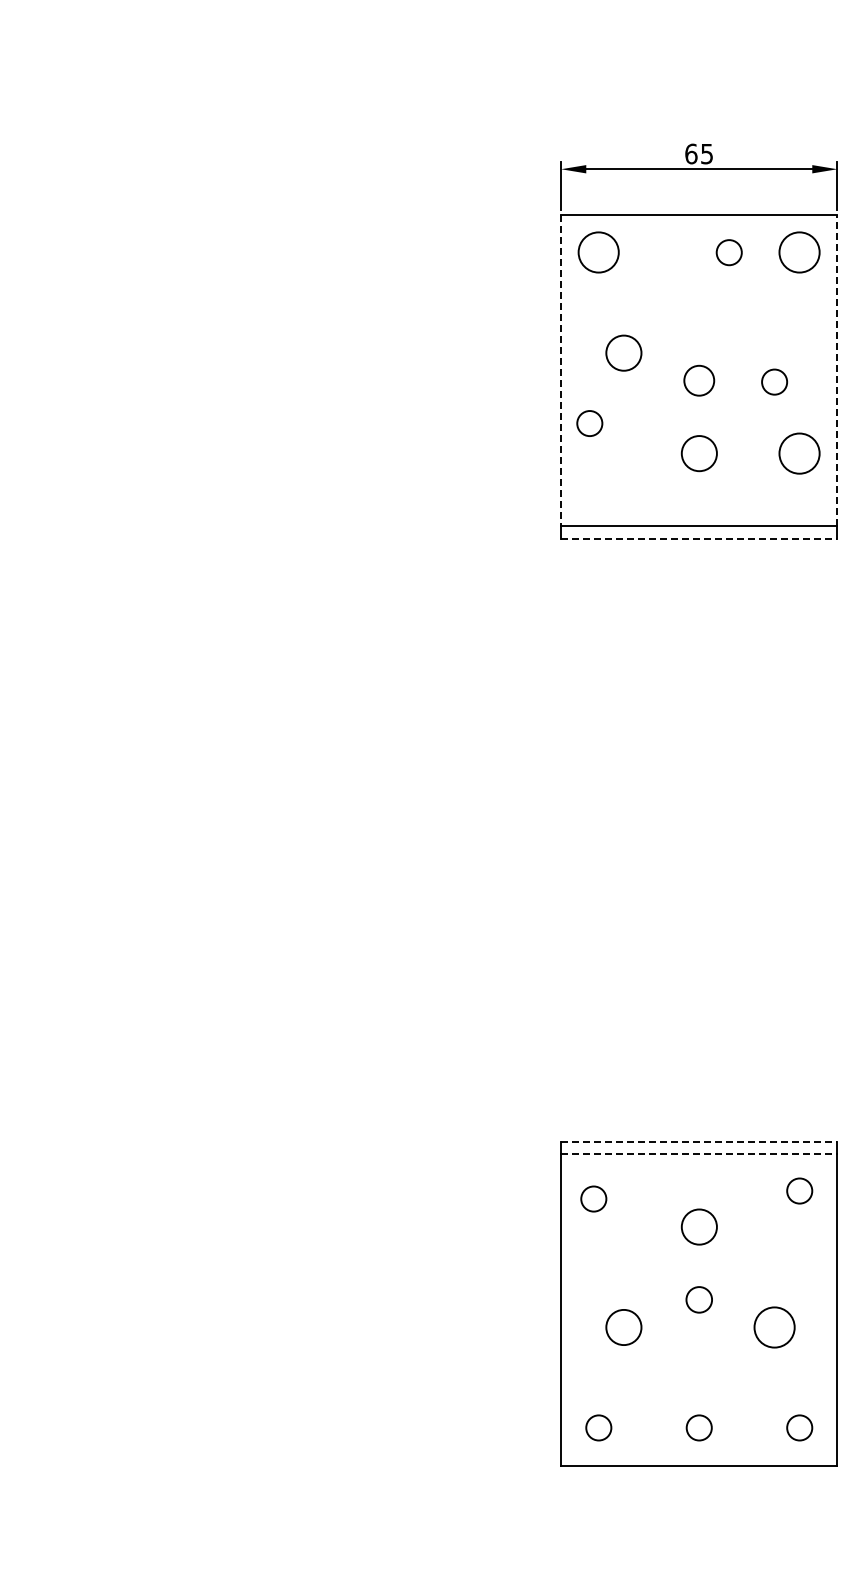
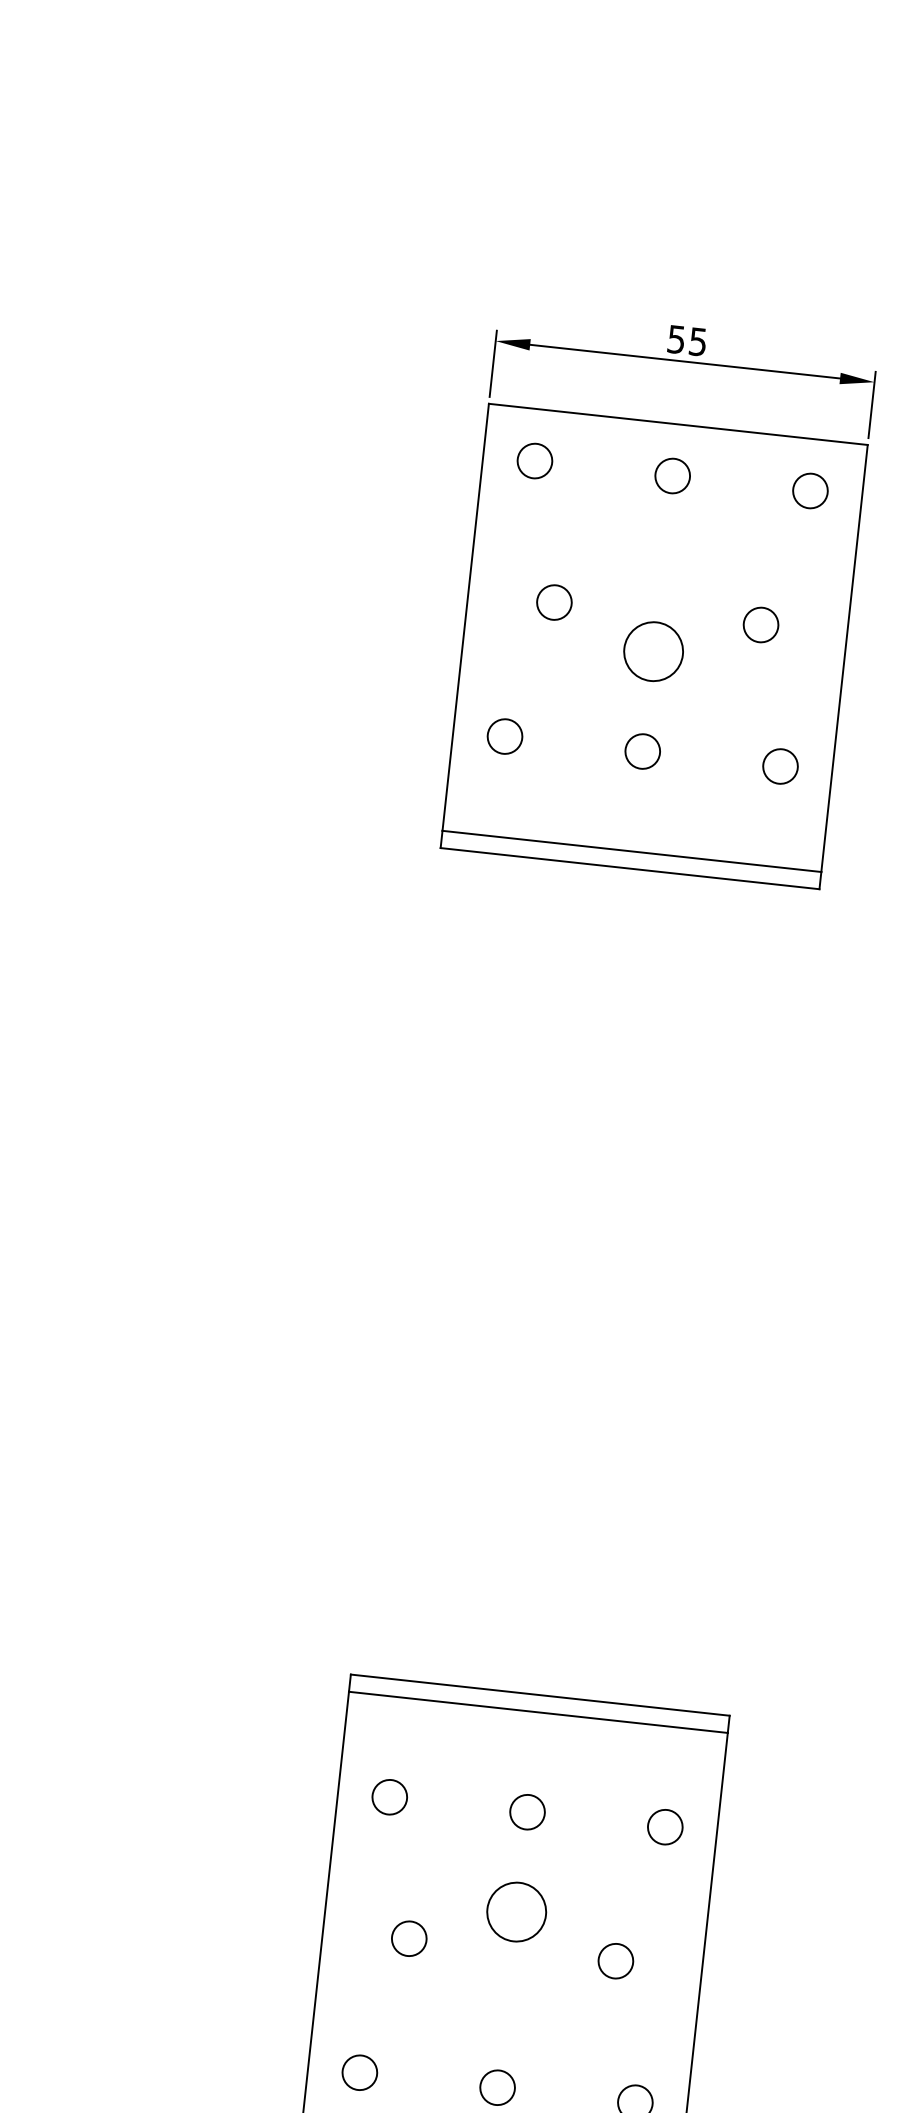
text: (691, 153) -> (676, 338), 65 -> 55
circle: (598, 252) -> (534, 460), size x0.62
circle: (728, 252) -> (671, 475), moved
circle: (799, 252) -> (810, 490), size x0.62
circle: (623, 352) -> (553, 601), size x0.71
line: (561, 370) -> (466, 617), dashed -> solid
line: (837, 370) -> (844, 658), dashed -> solid
circle: (698, 380) -> (652, 651), size x1.43
circle: (774, 381) -> (761, 624), moved
circle: (589, 423) -> (504, 736), moved
circle: (698, 453) -> (641, 751), size x0.71
circle: (799, 453) -> (780, 766), size x0.62
line: (699, 538) -> (630, 868), dashed -> solid
line: (699, 1141) -> (540, 1694), dashed -> solid
line: (699, 1154) -> (538, 1712), dashed -> solid
circle: (799, 1190) -> (665, 1826), moved
circle: (593, 1198) -> (389, 1796), moved
circle: (698, 1226) -> (526, 1811), size x0.71
circle: (698, 1299) -> (515, 1911), size x1.67
circle: (623, 1327) -> (408, 1938), size x0.71
circle: (774, 1327) -> (615, 1961), size x0.62

